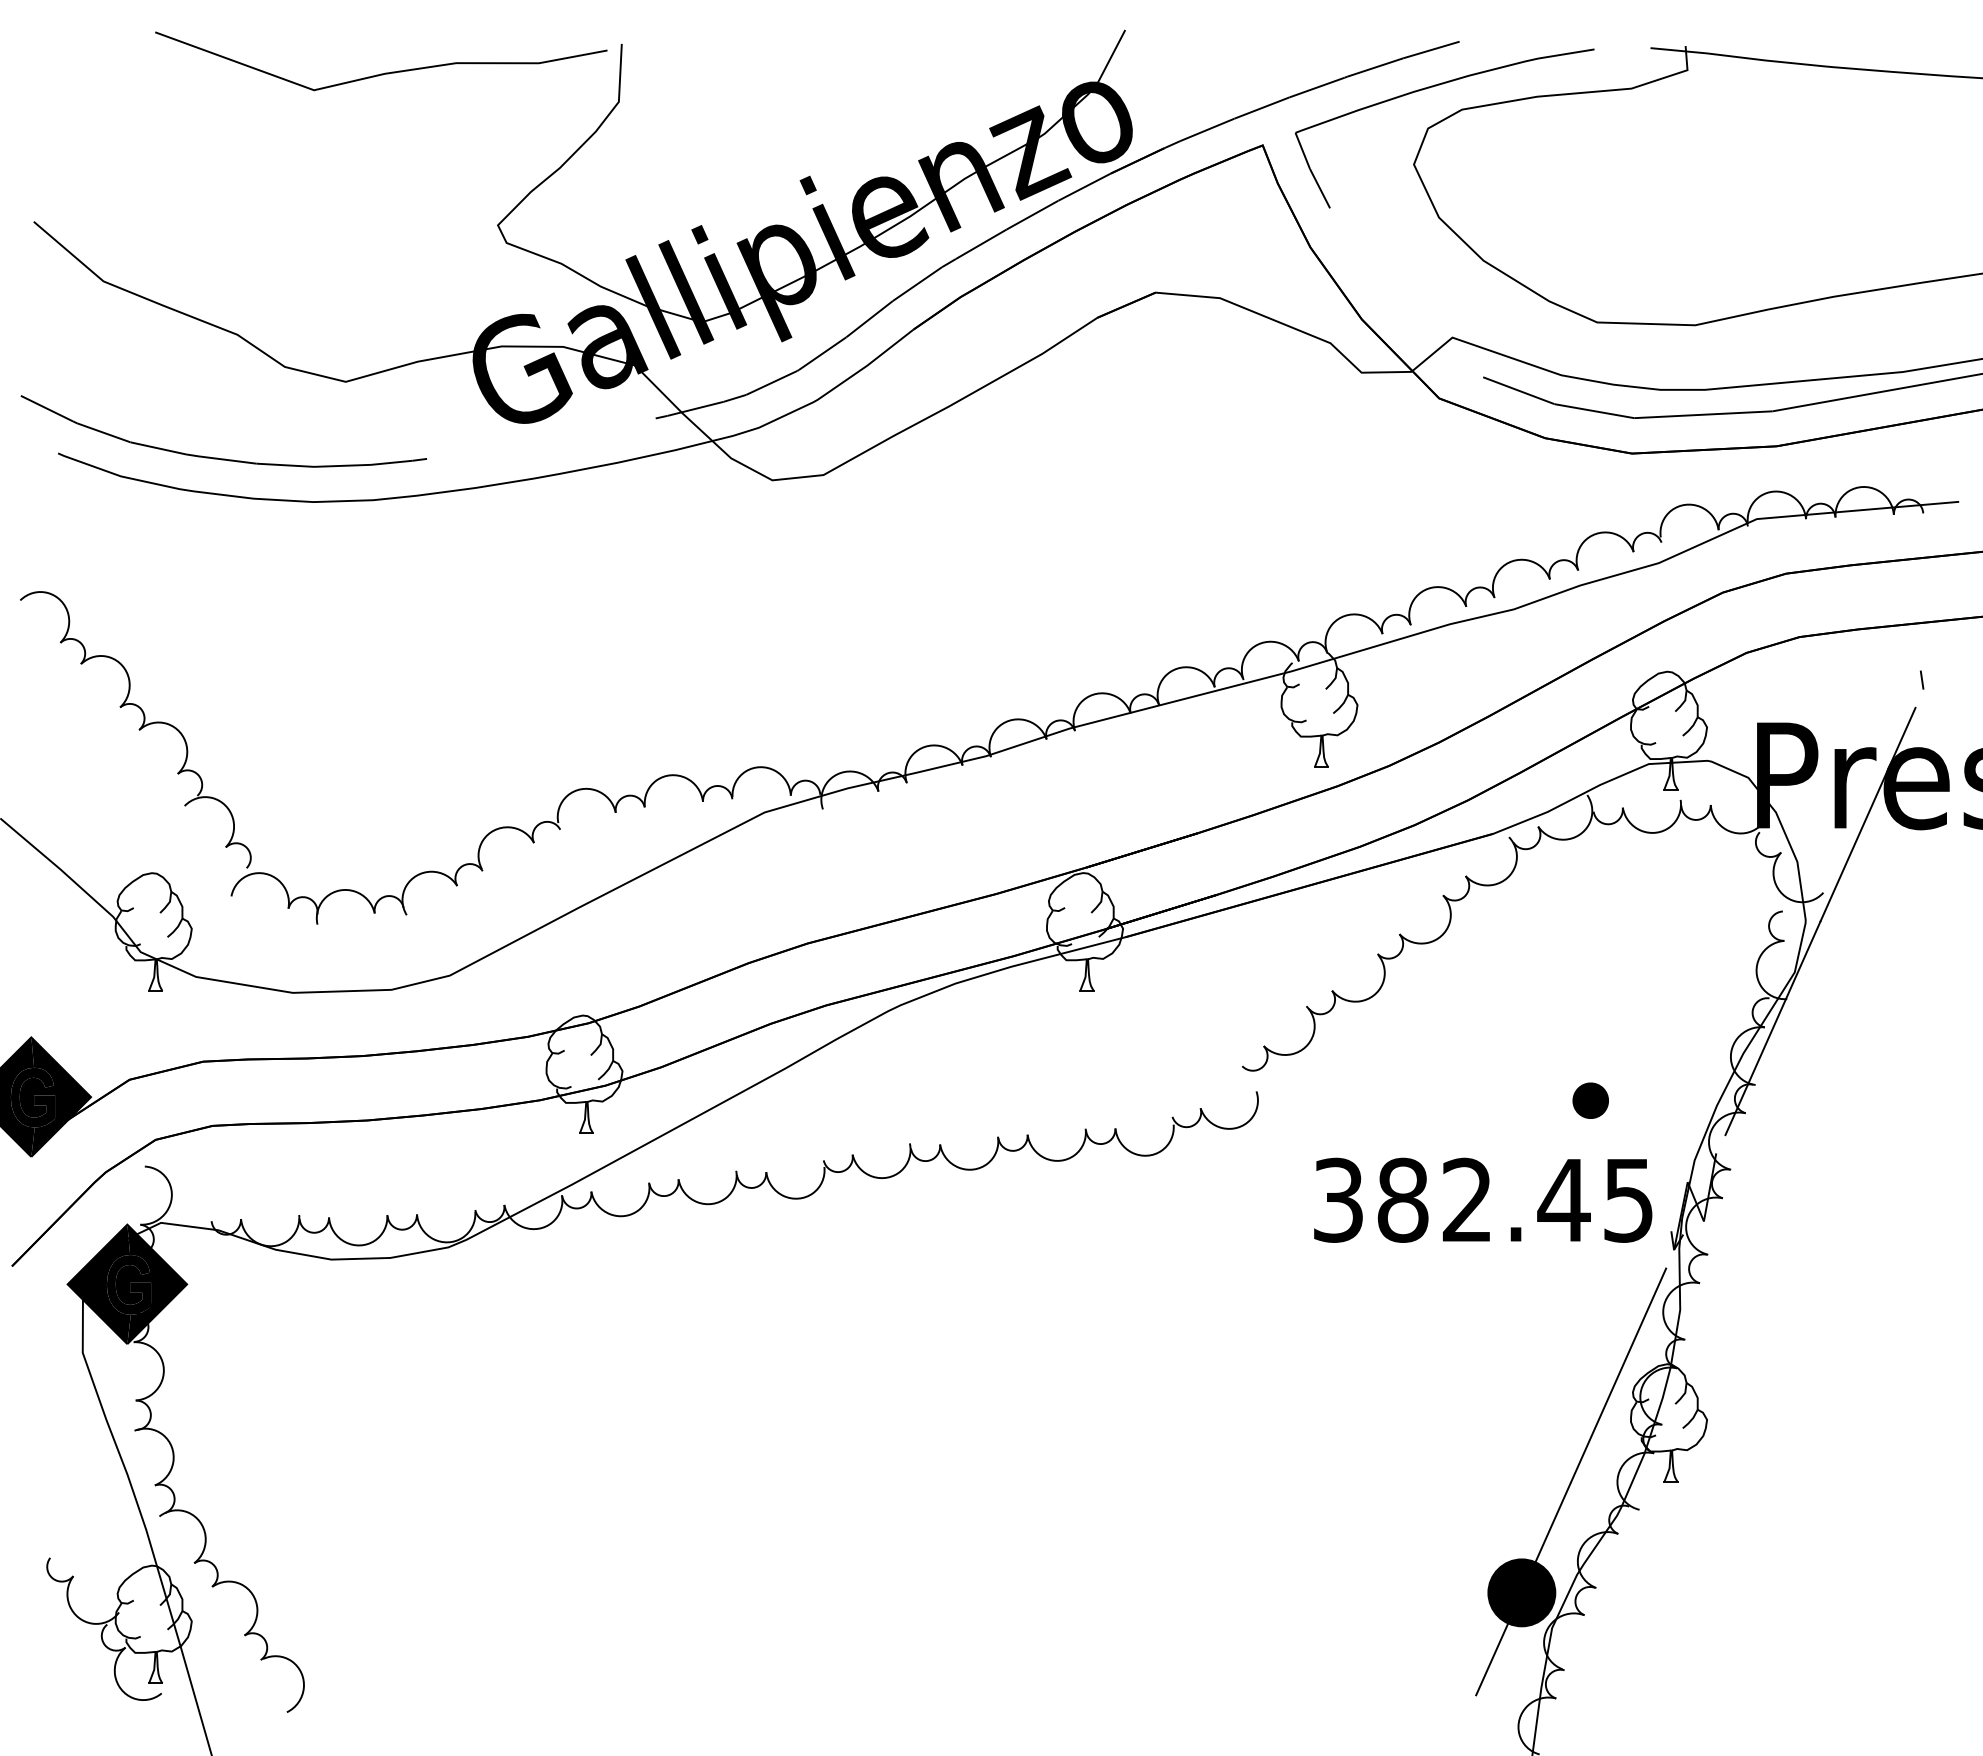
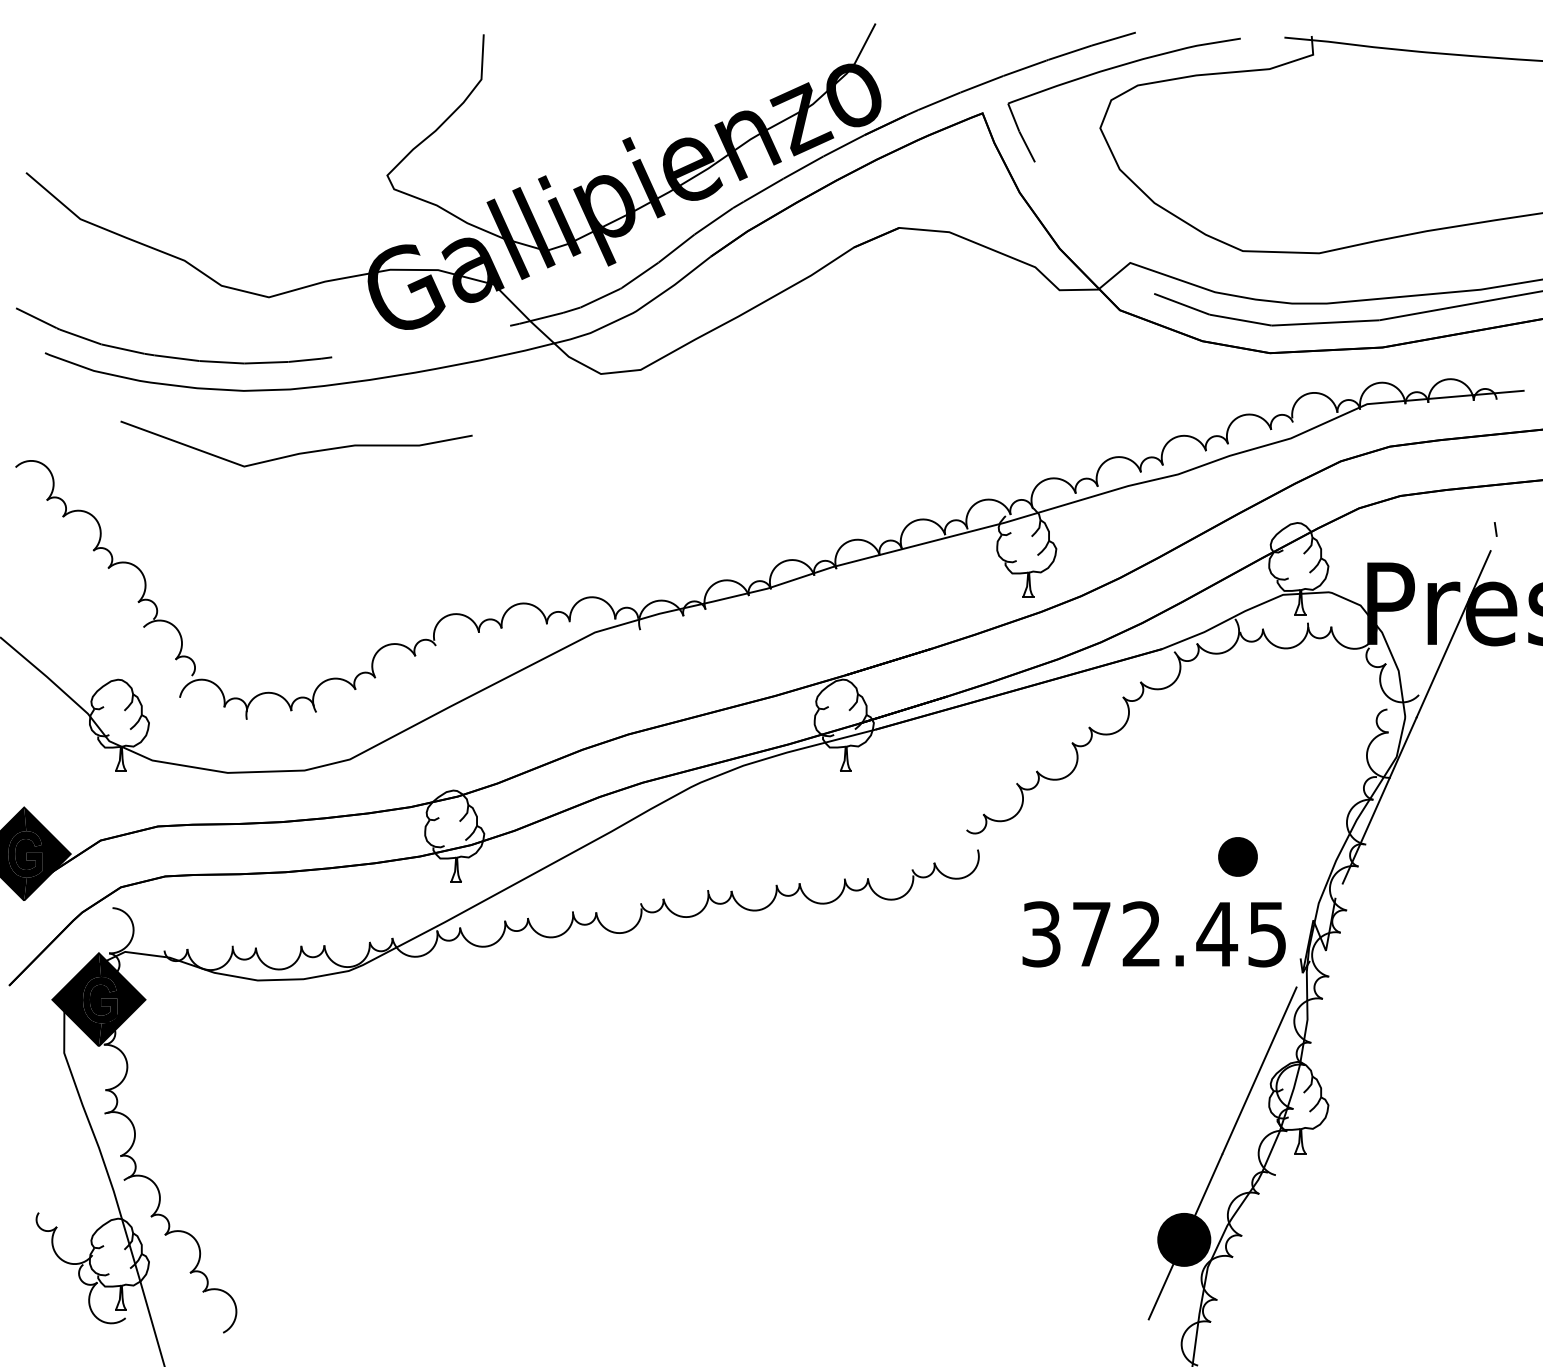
curve: (385, 72) -> (299, 452), moved
part: (1590, 1100) -> (1237, 856), size x1.4
text: (1402, 1199) -> (1091, 933), 382.45 -> 372.45

